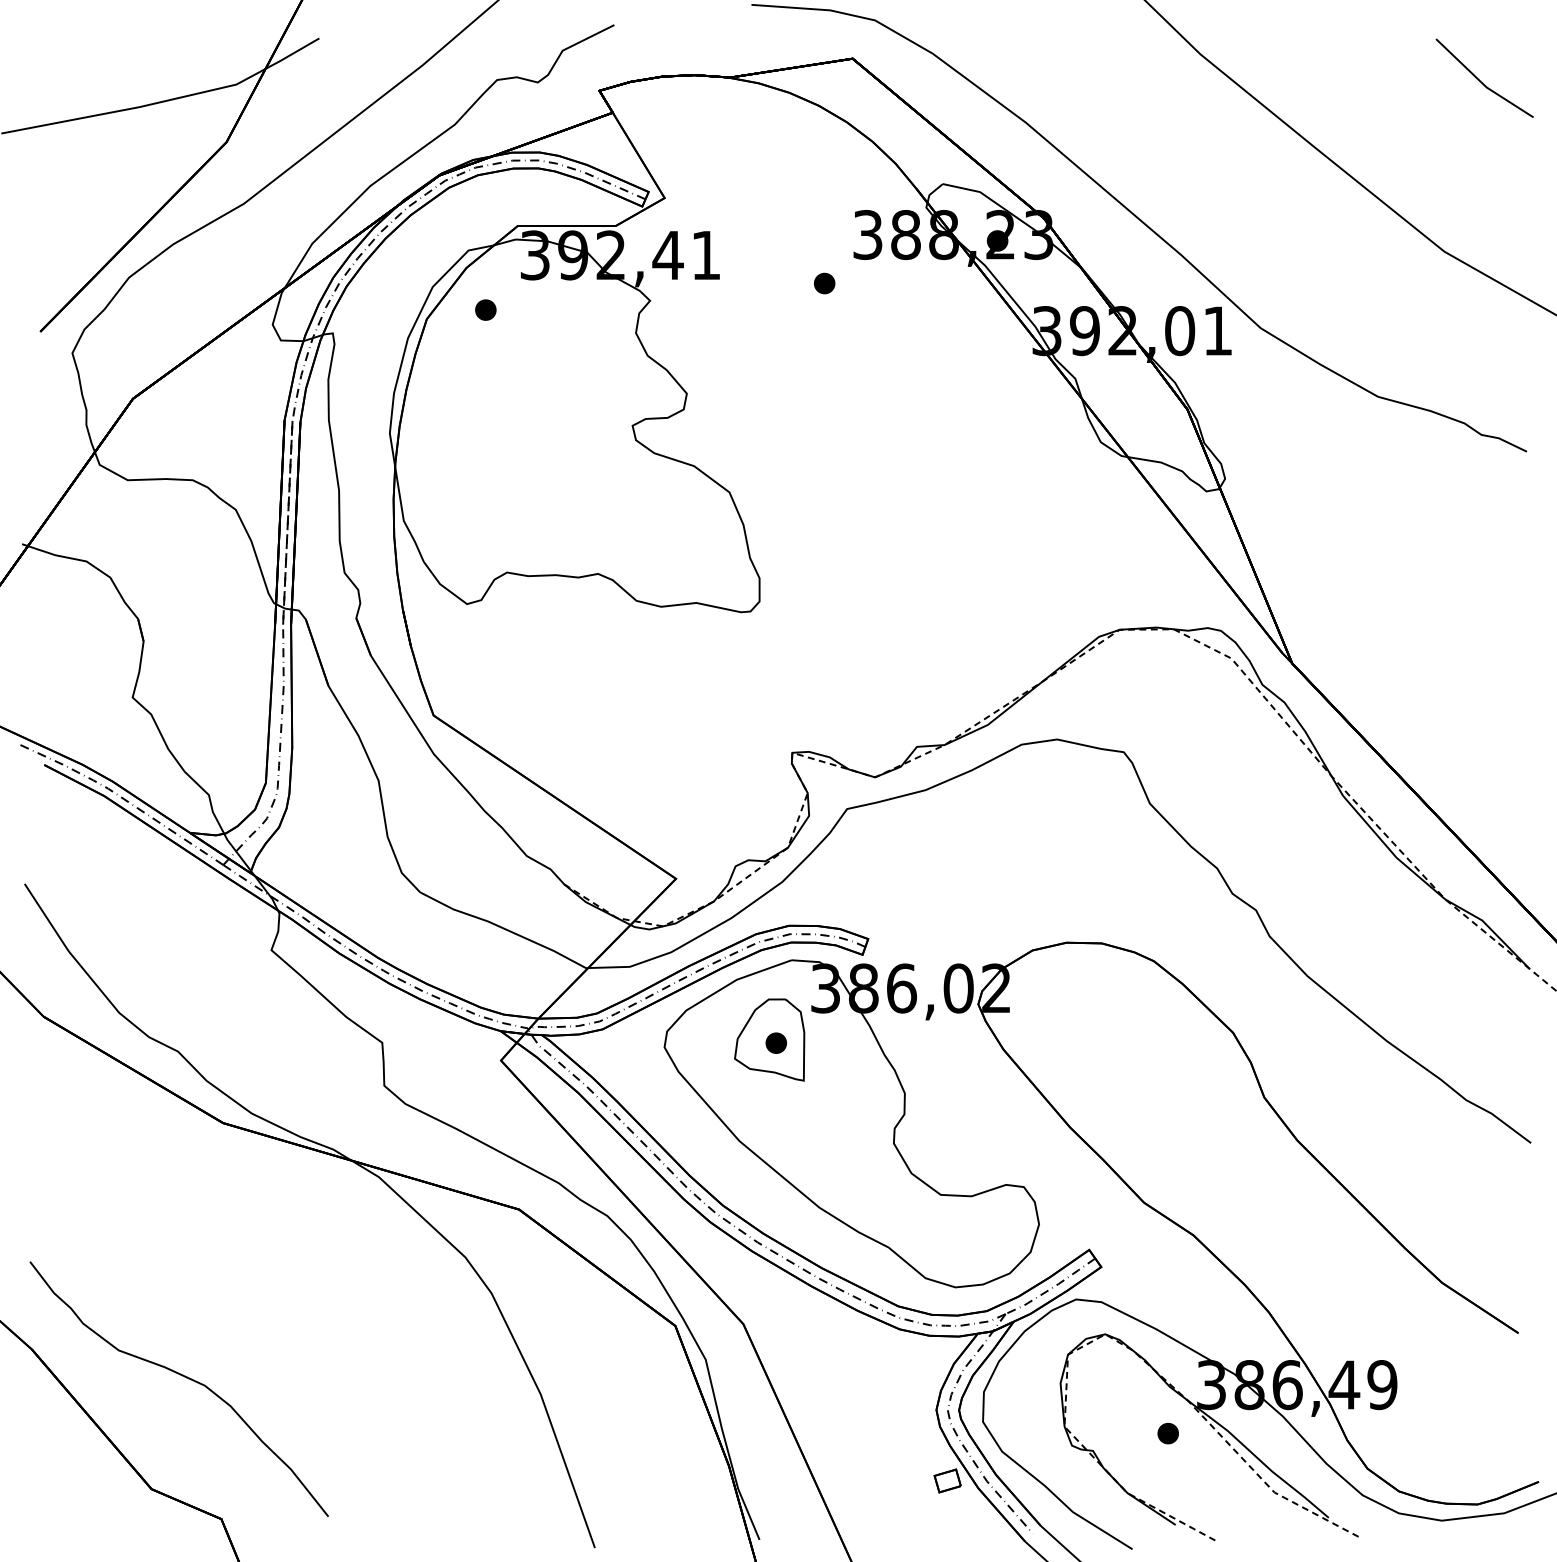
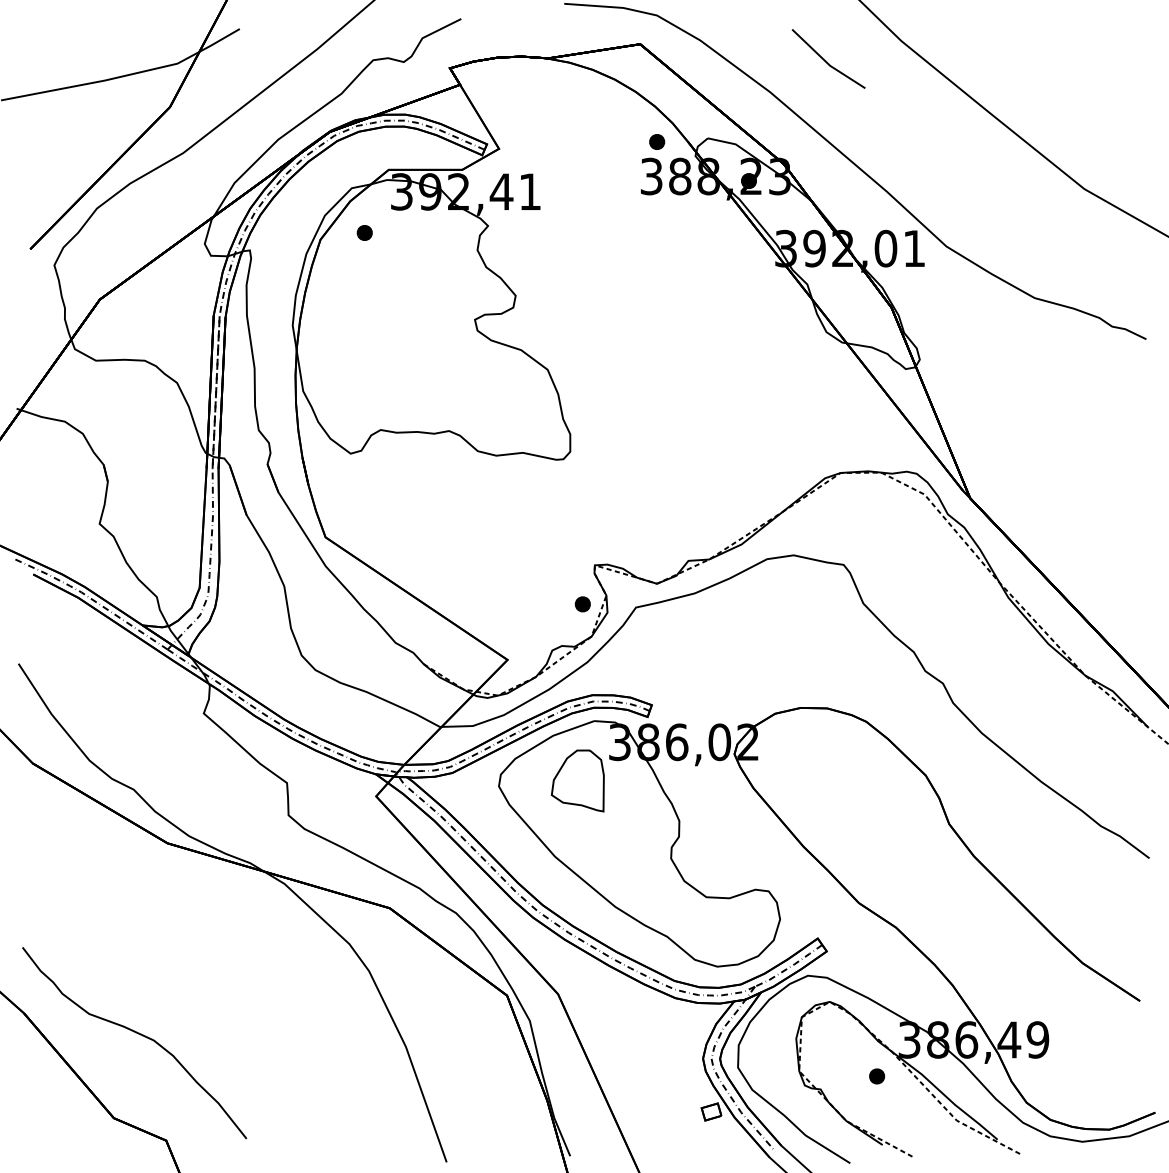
line: (1481, 80) -> (826, 60), moved
part: (825, 282) -> (657, 141), moved
part: (775, 1043) -> (582, 604), moved

